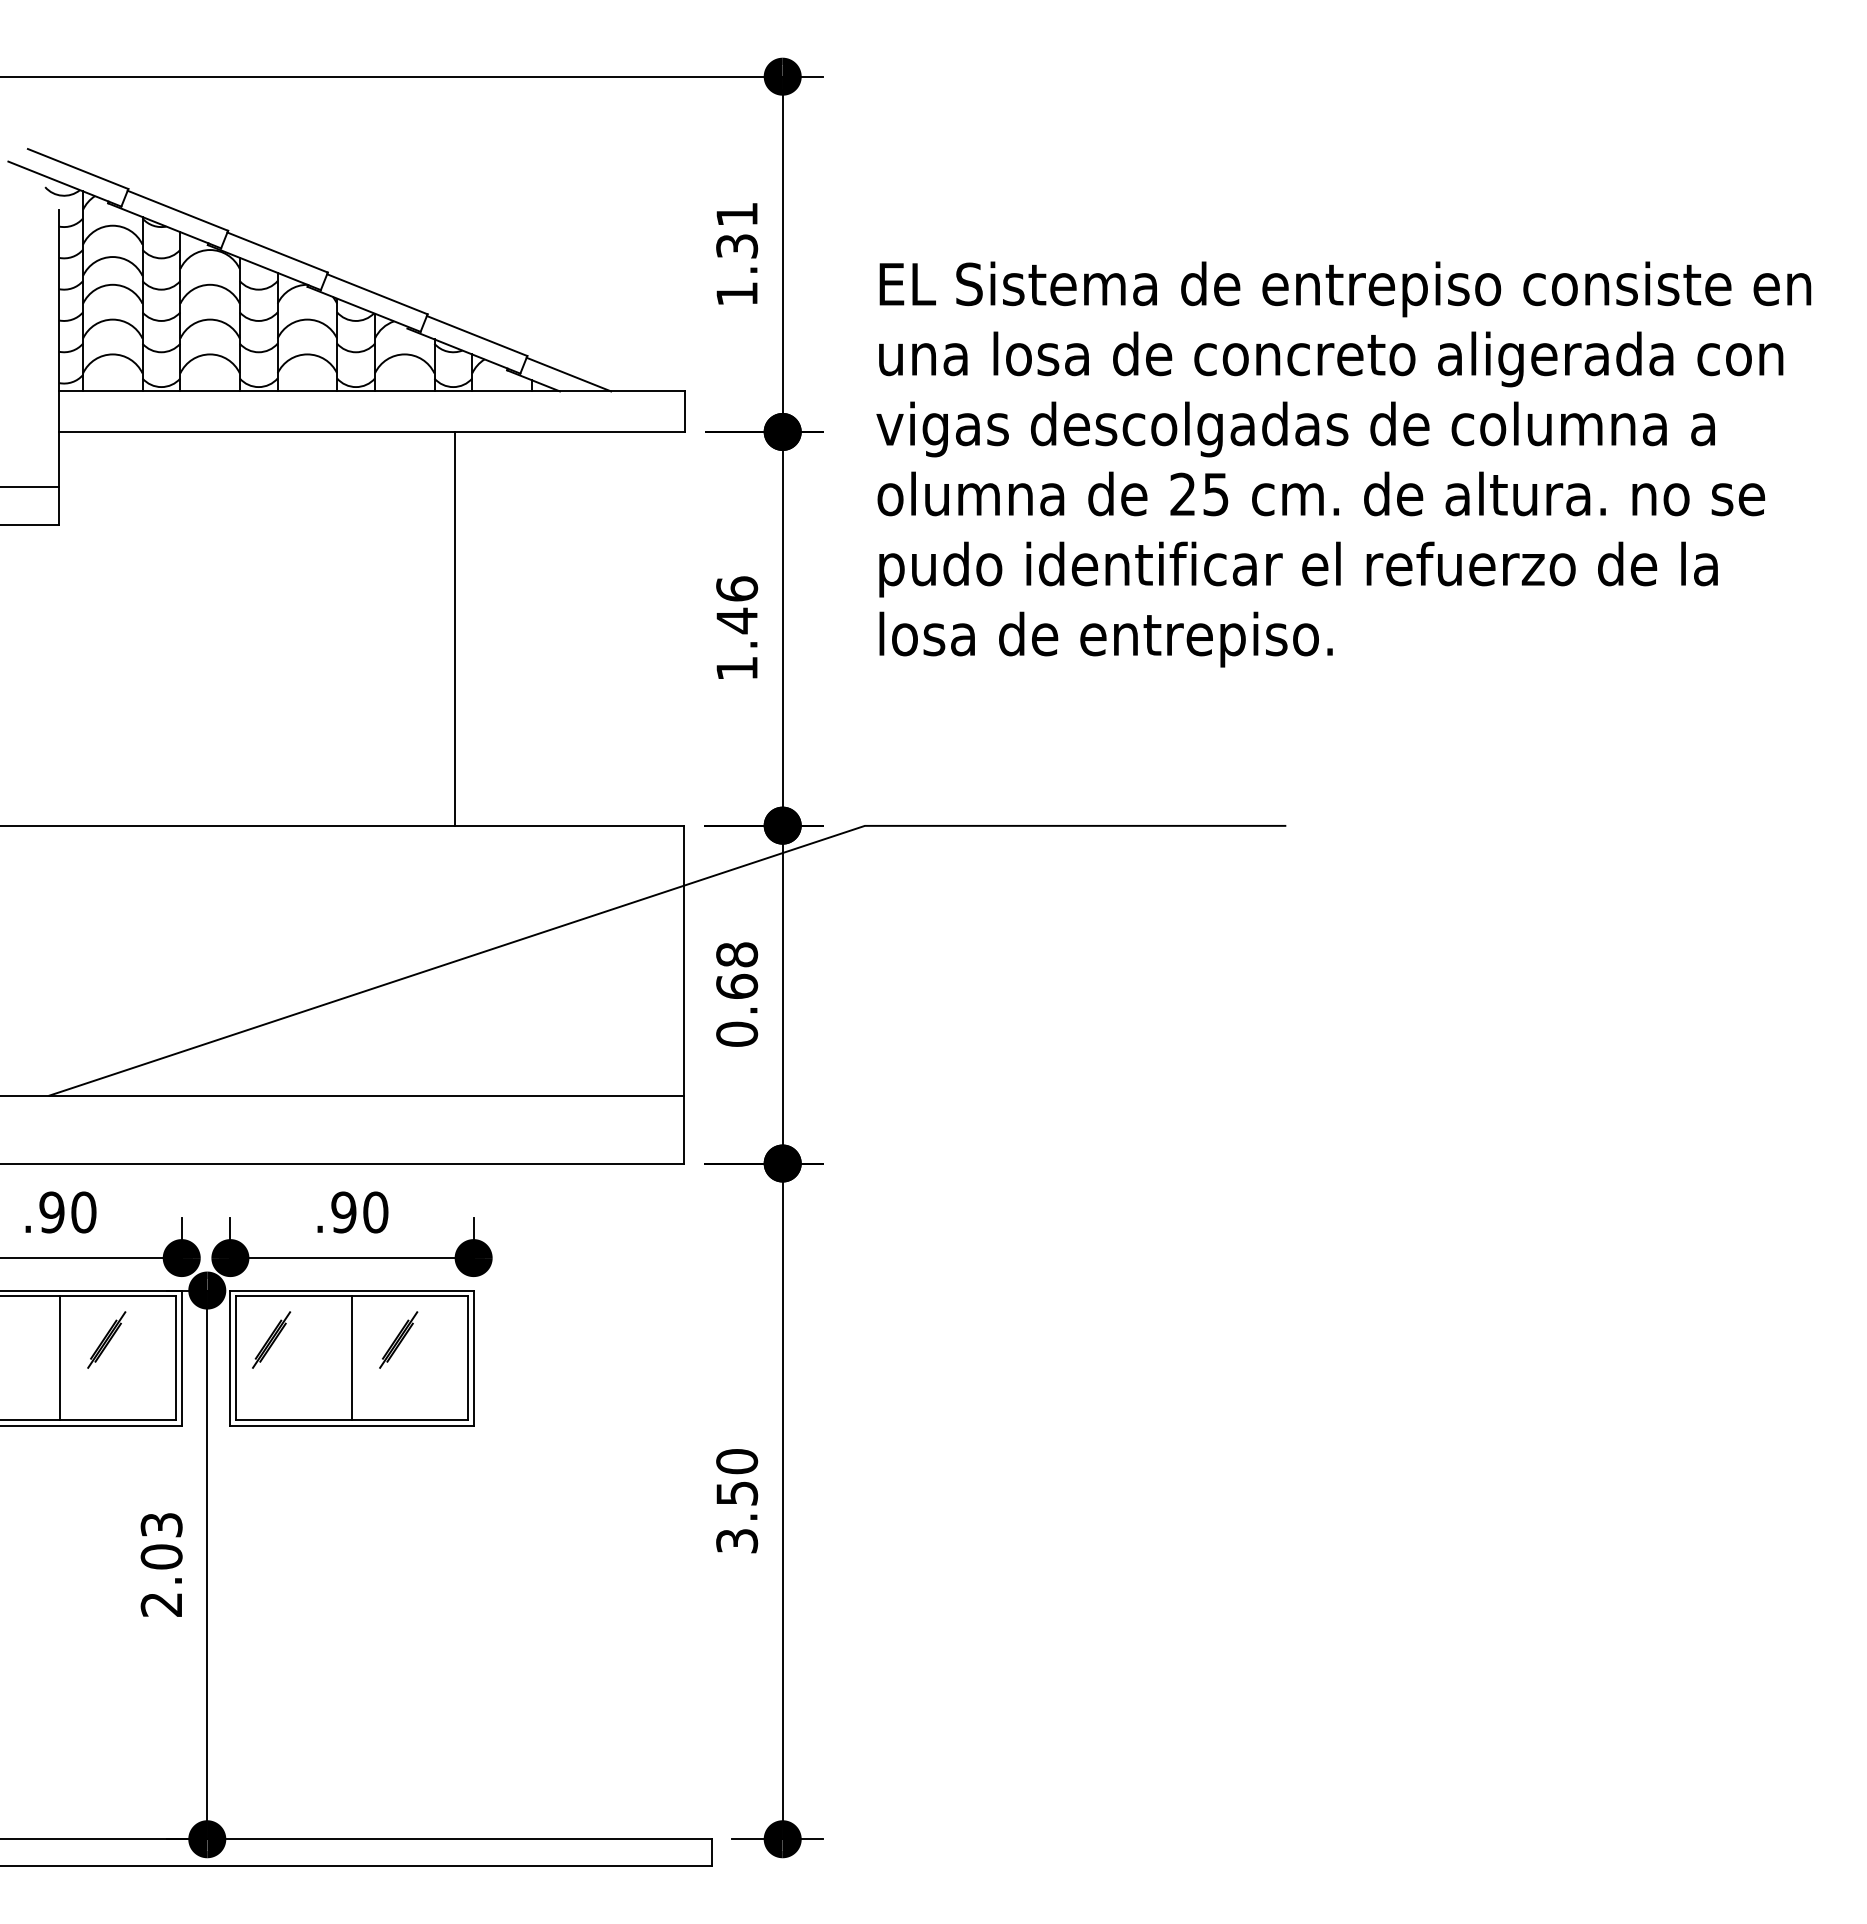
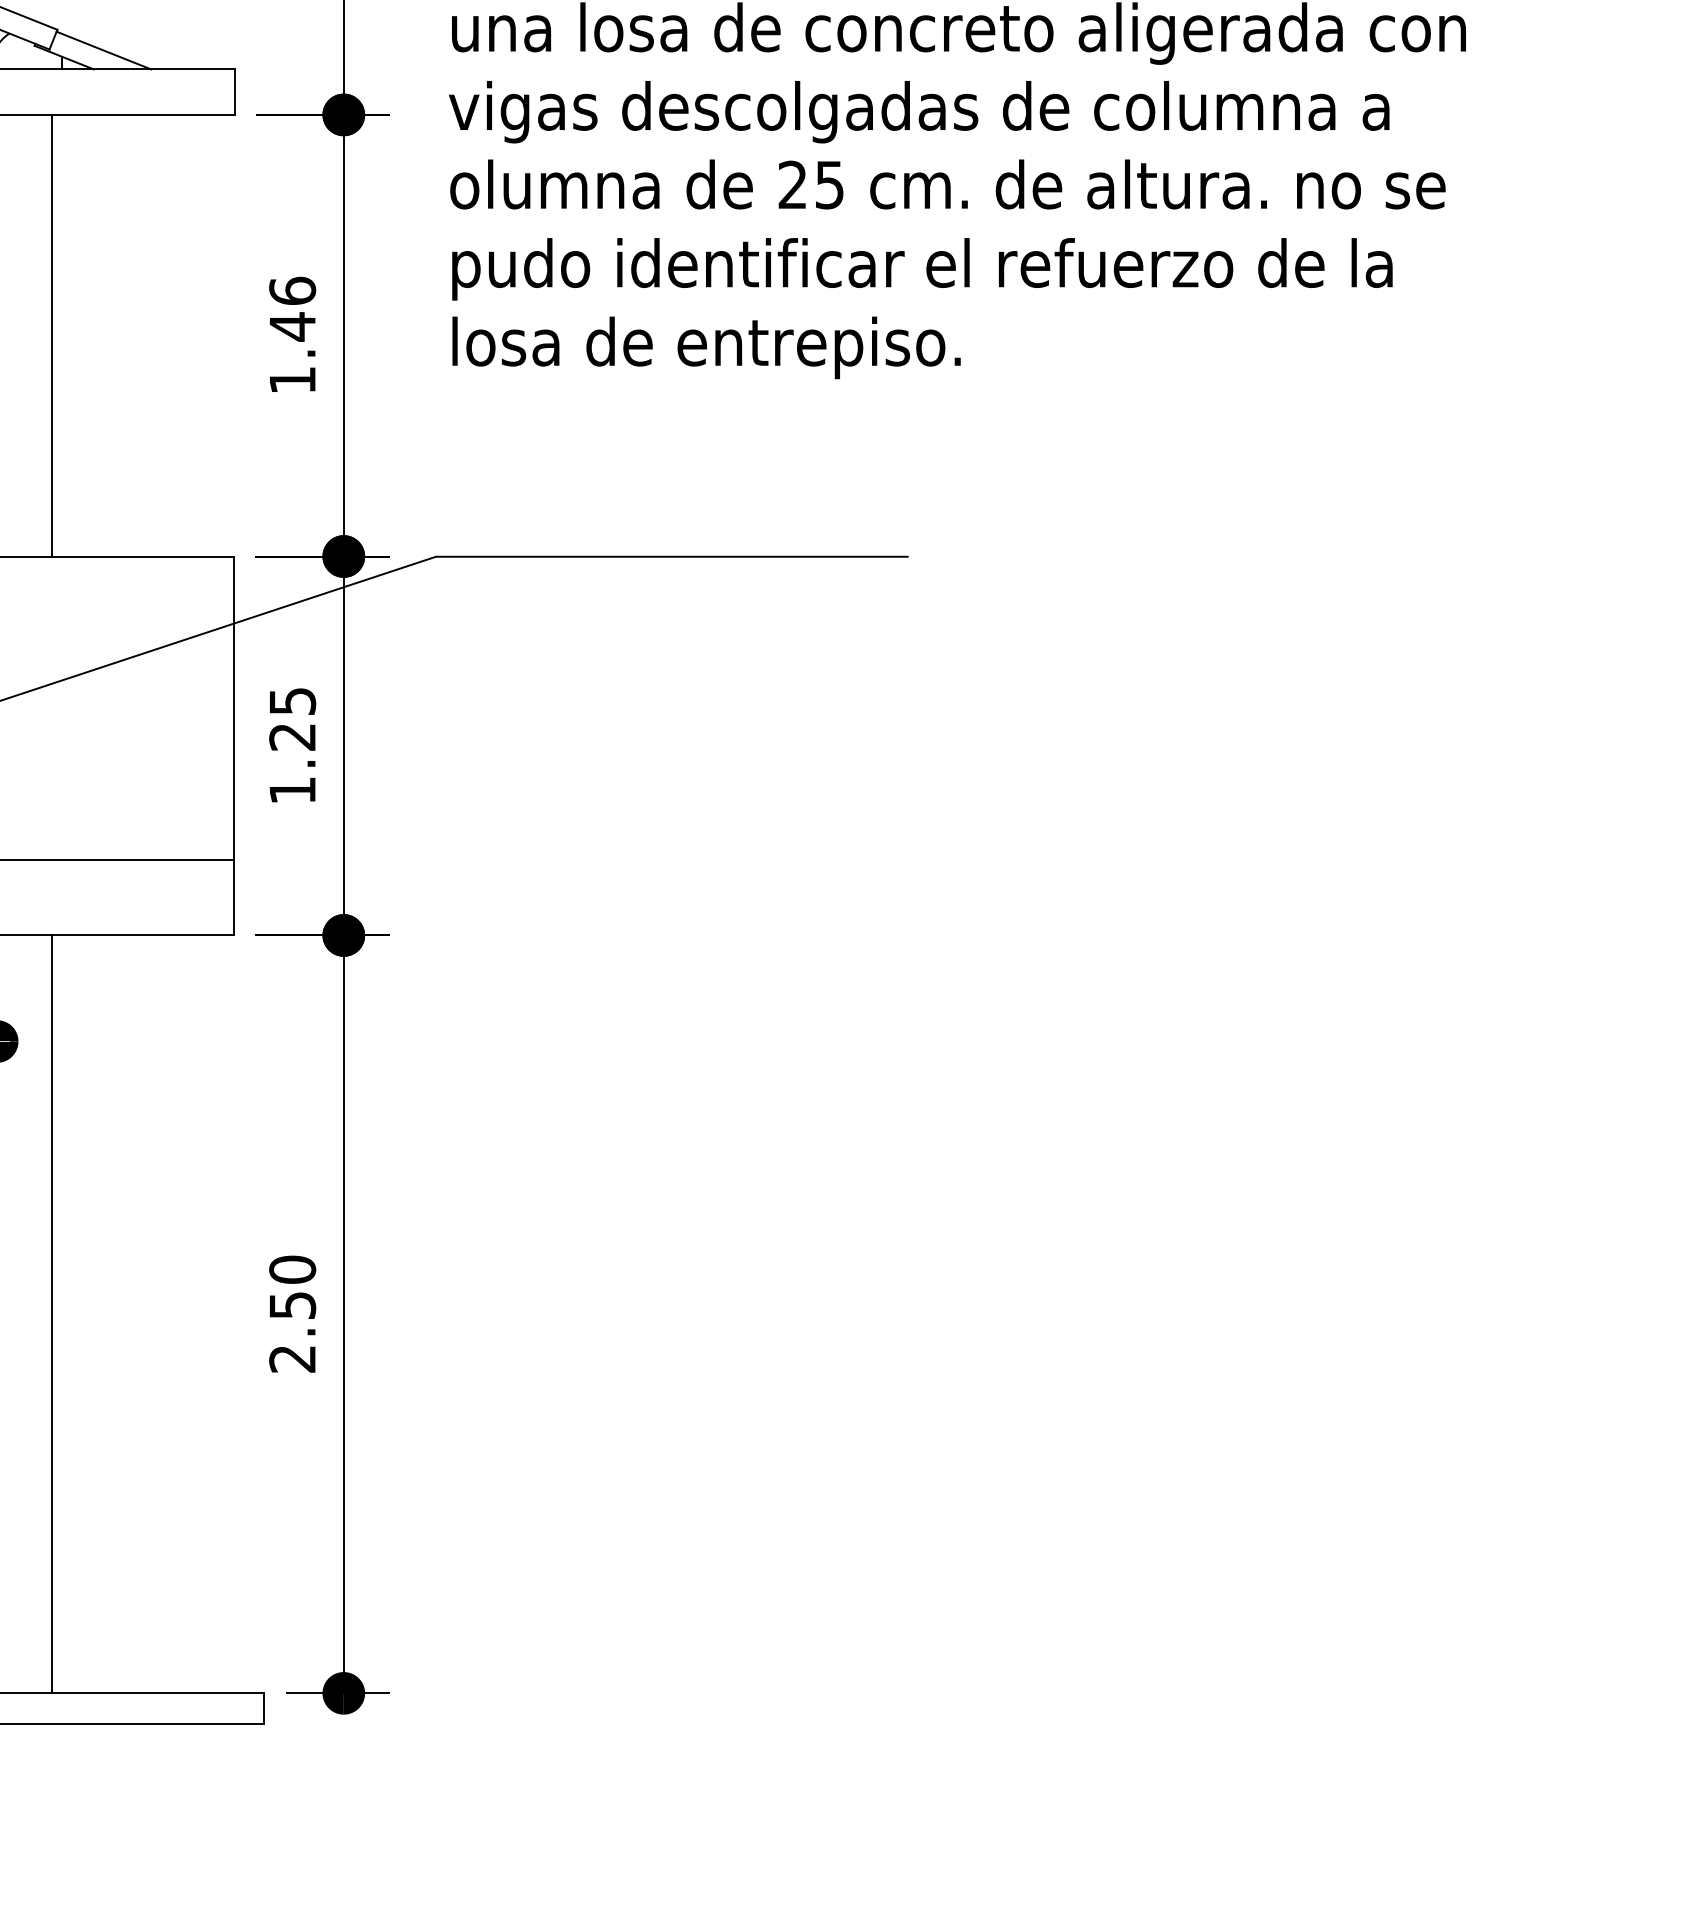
line: (522, 628) -> (51, 335), added
text: (737, 994) -> (293, 745), 0.68 -> 1.25
line: (522, 1501) -> (51, 1314), added
text: (737, 1541) -> (293, 1359), 3.50 -> 2.50

